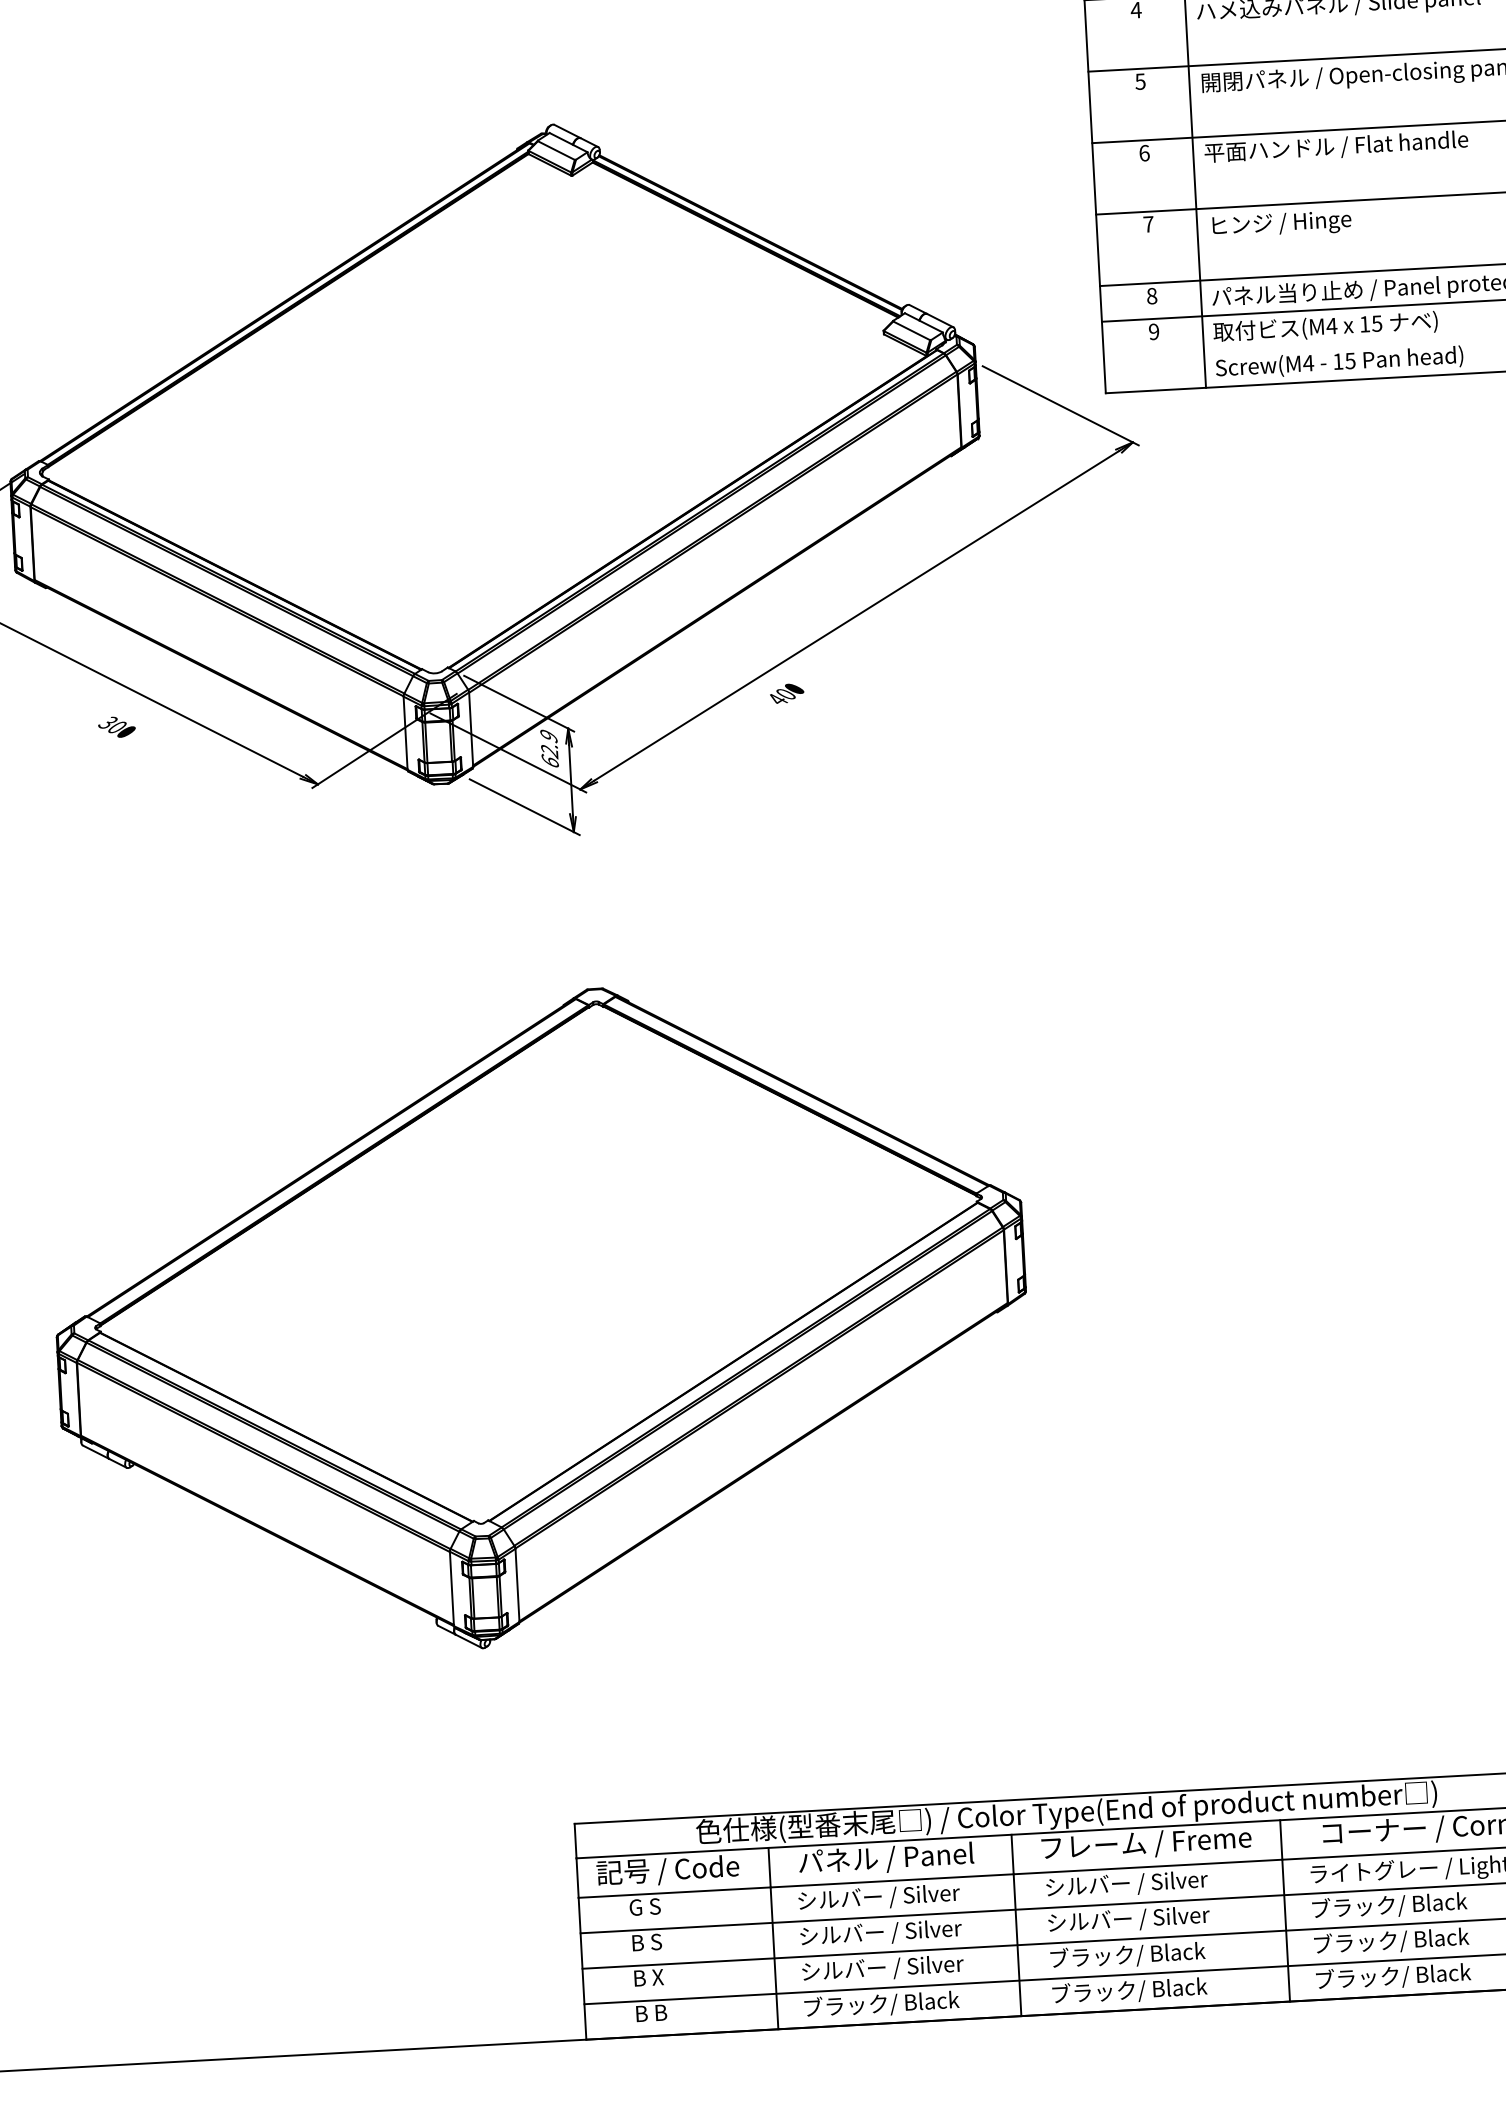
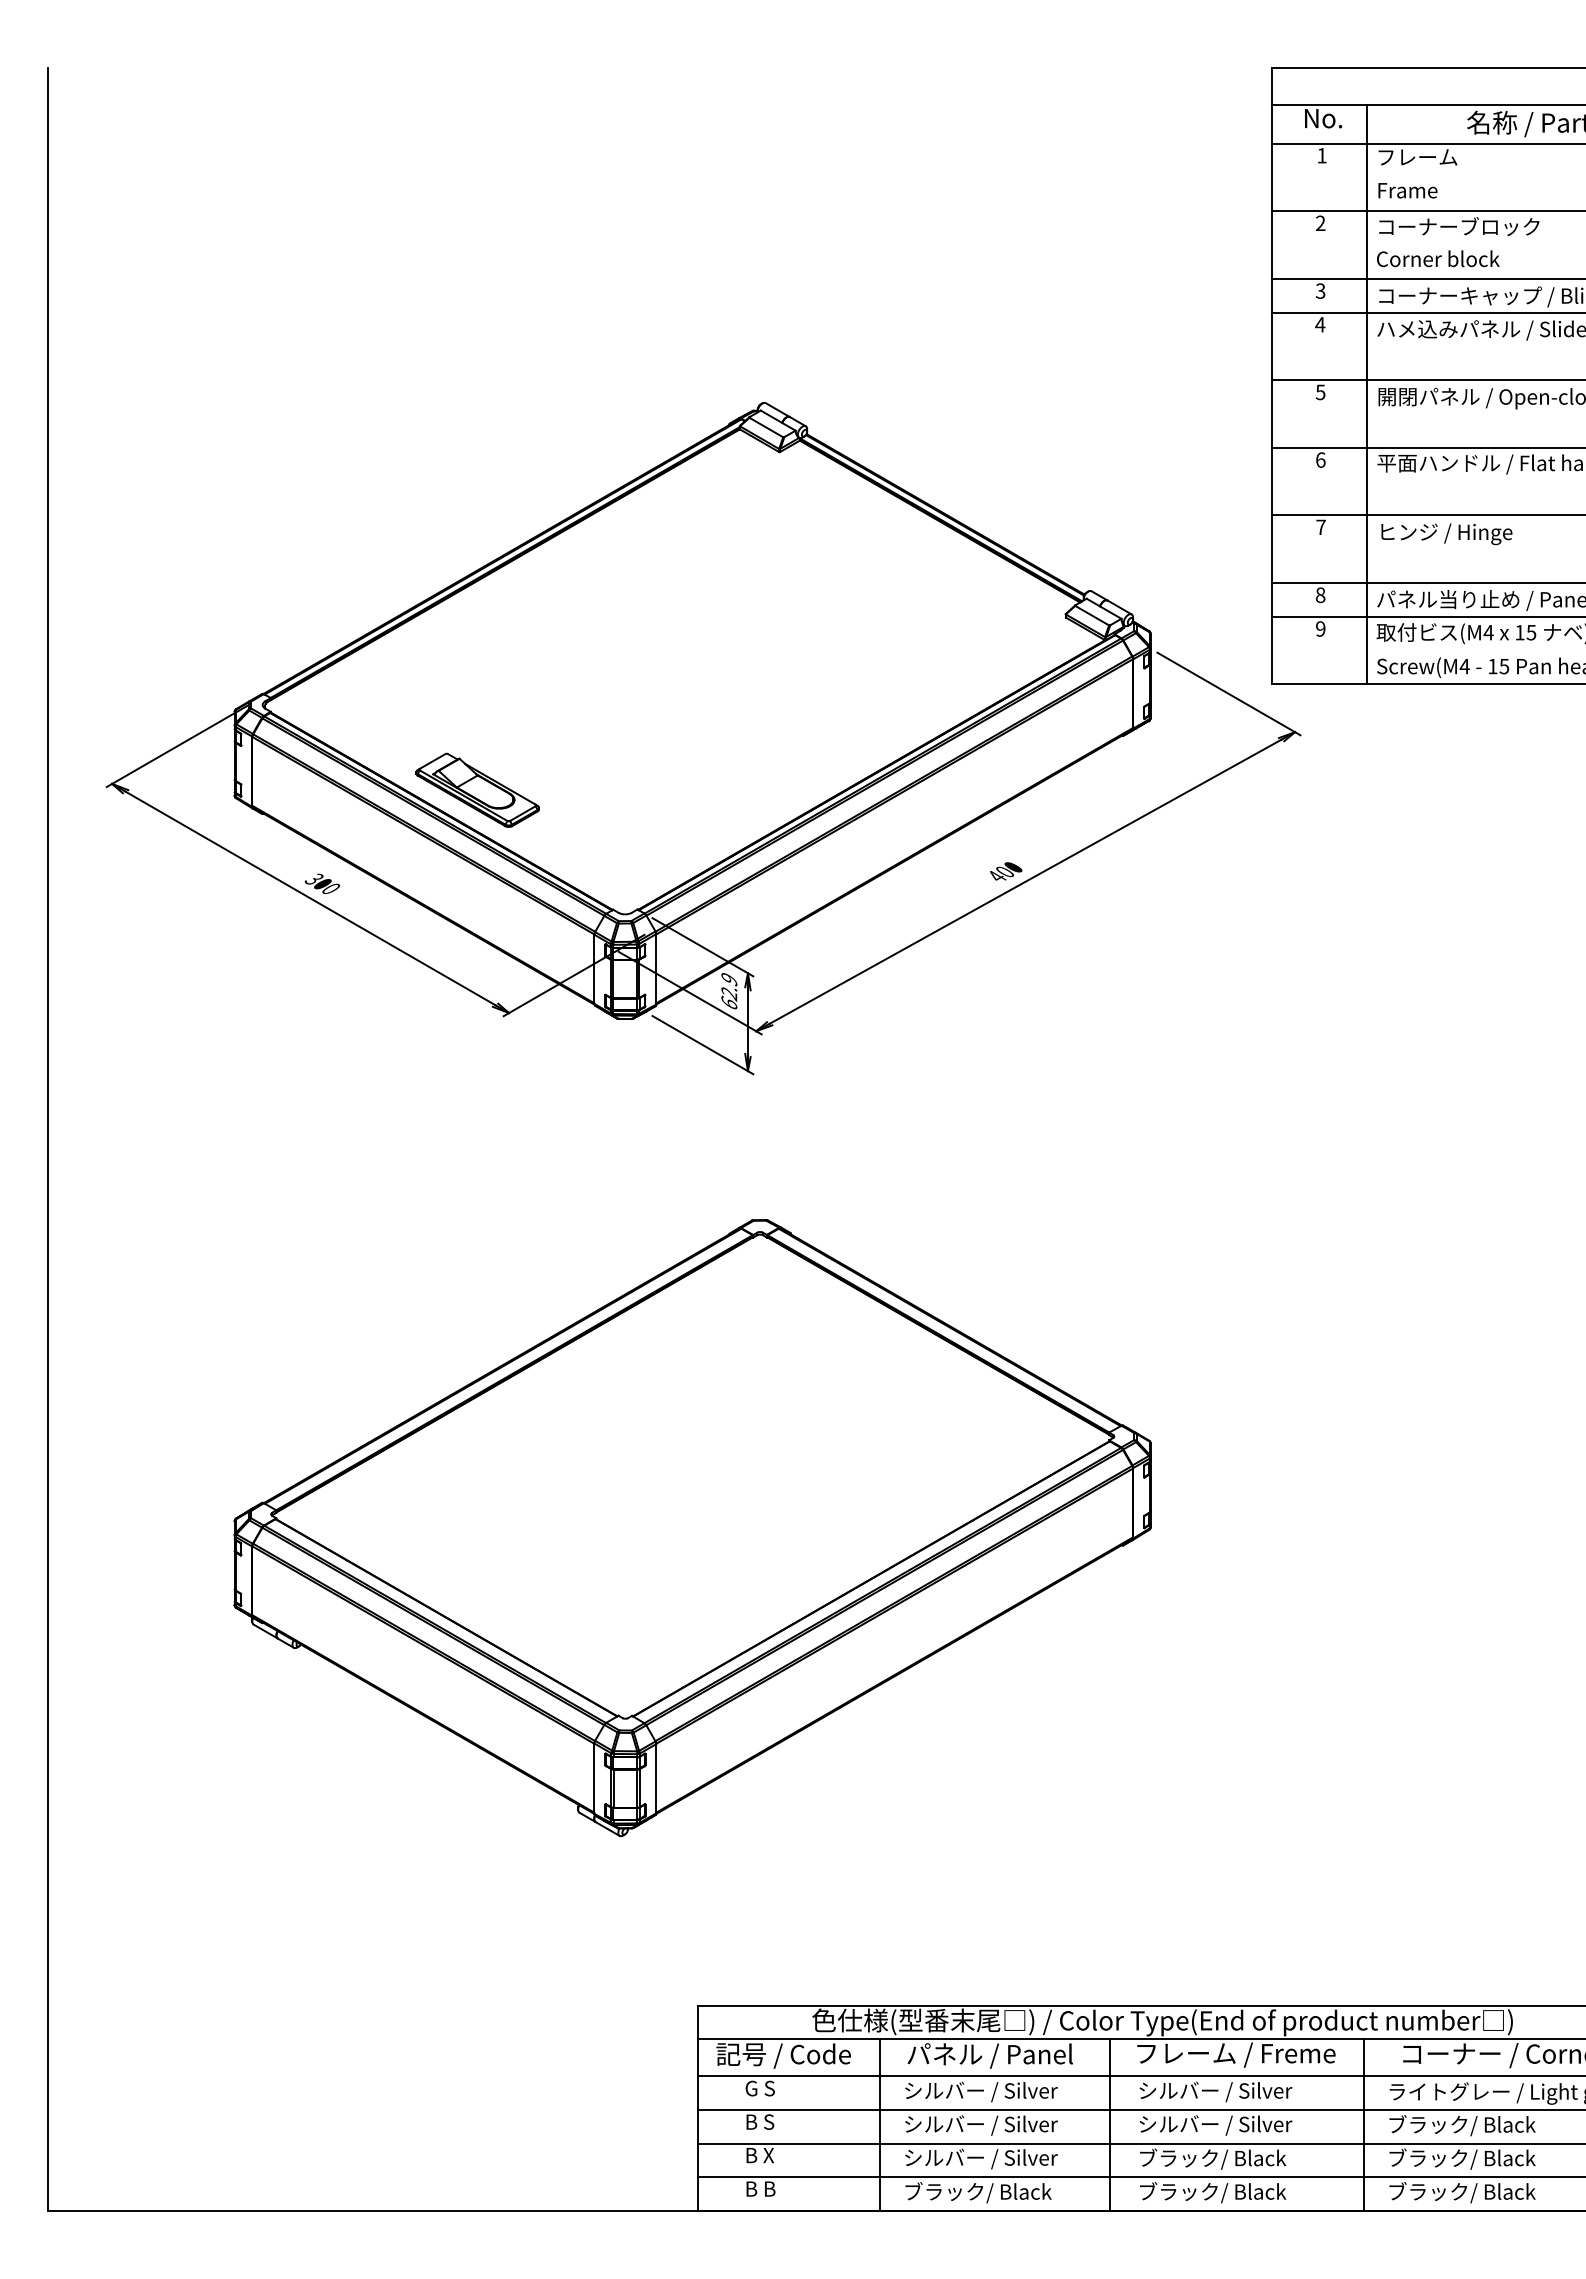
part: (271, 549) -> (477, 789), added
text: (787, 693) -> (1006, 871), moved
text: (115, 726) -> (321, 883), moved

